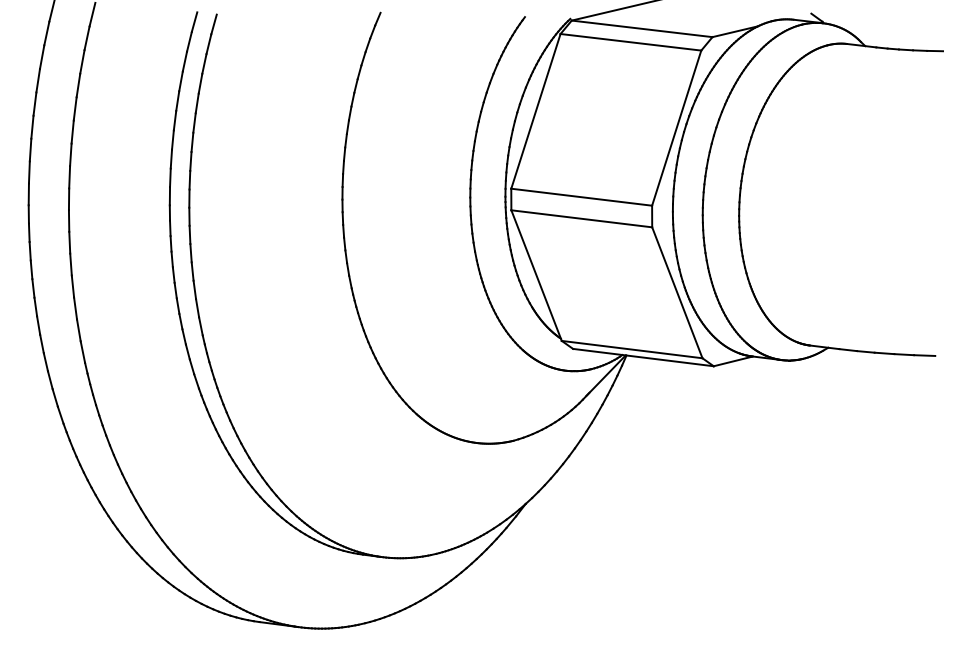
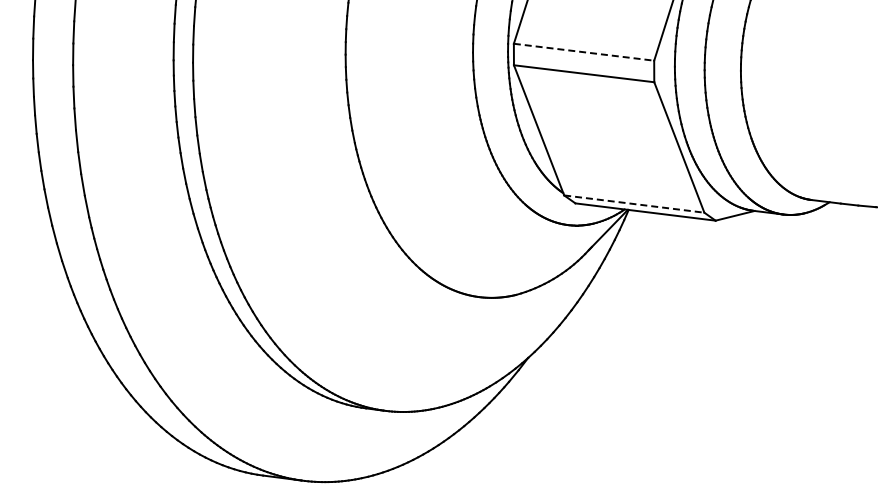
line: (581, 197) -> (583, 52), solid -> dashed
line: (632, 349) -> (634, 203), solid -> dashed

